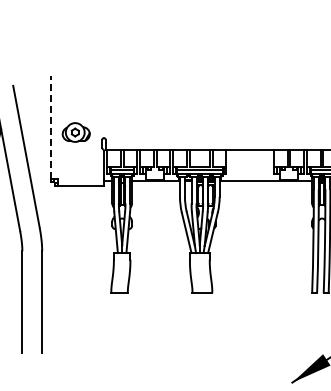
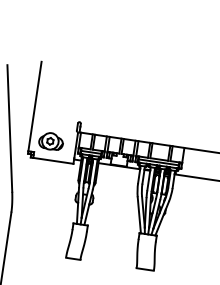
line: (51, 127) -> (35, 106), dashed -> solid
part: (75, 132) -> (50, 141), moved

